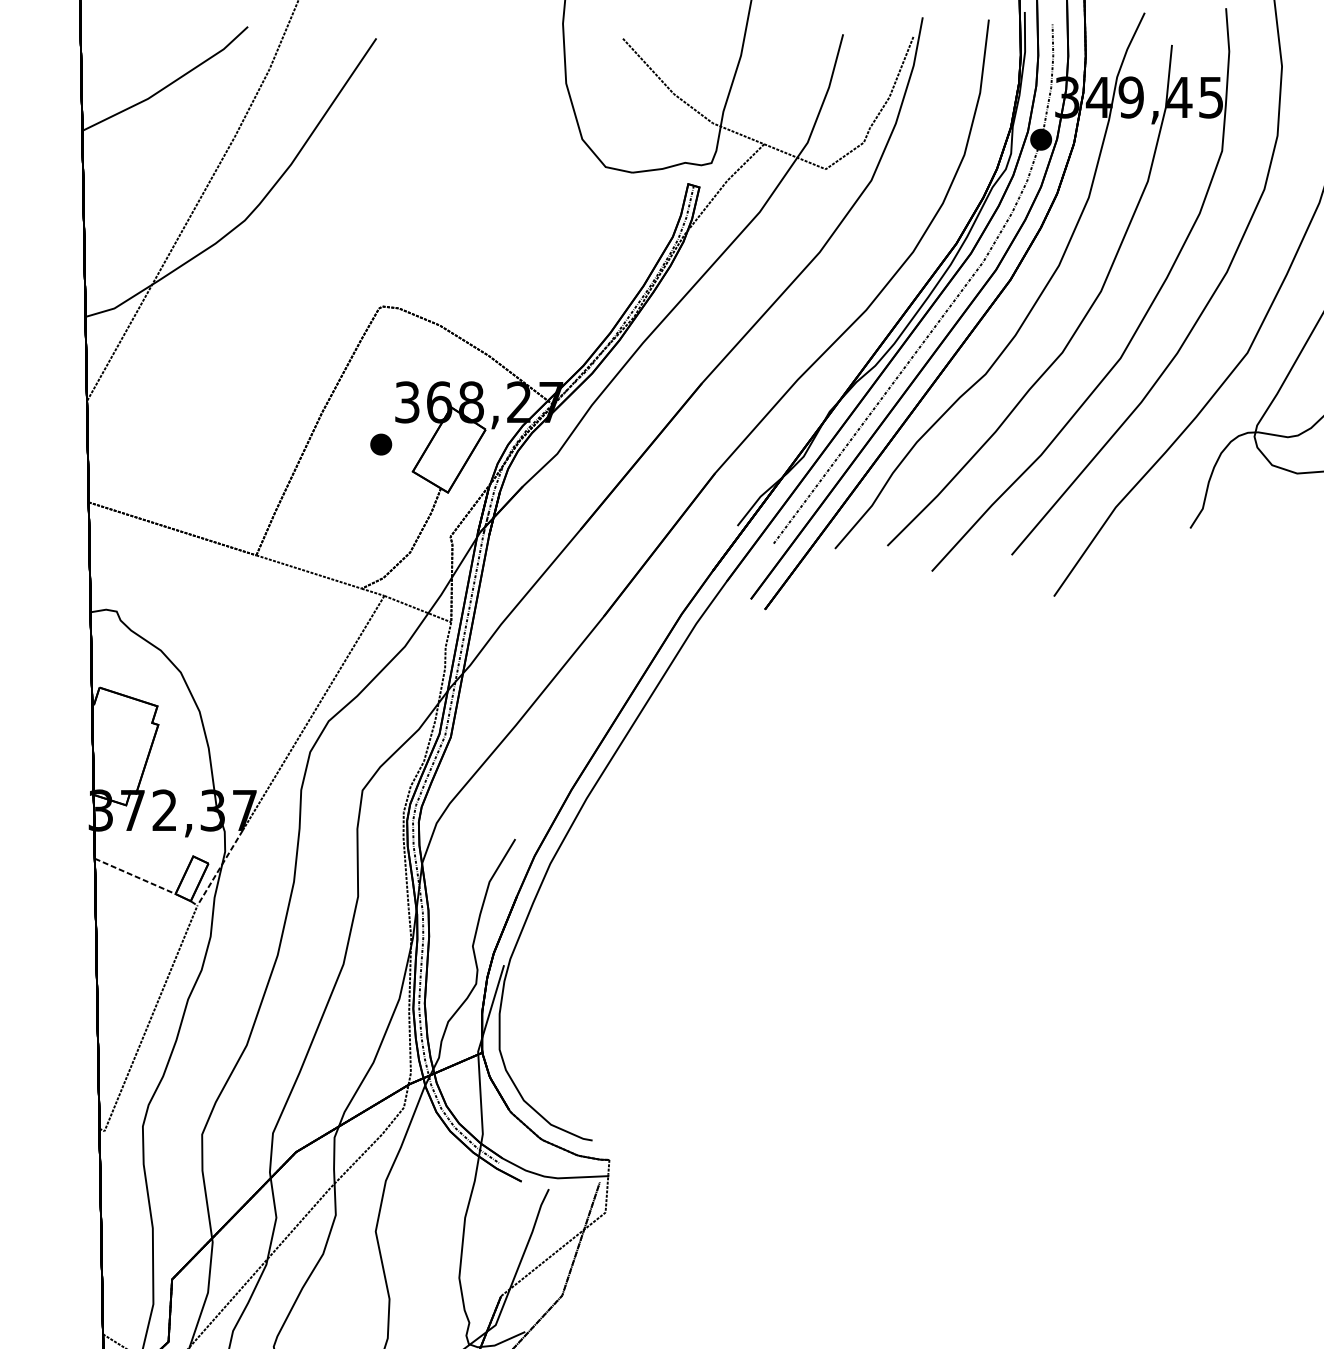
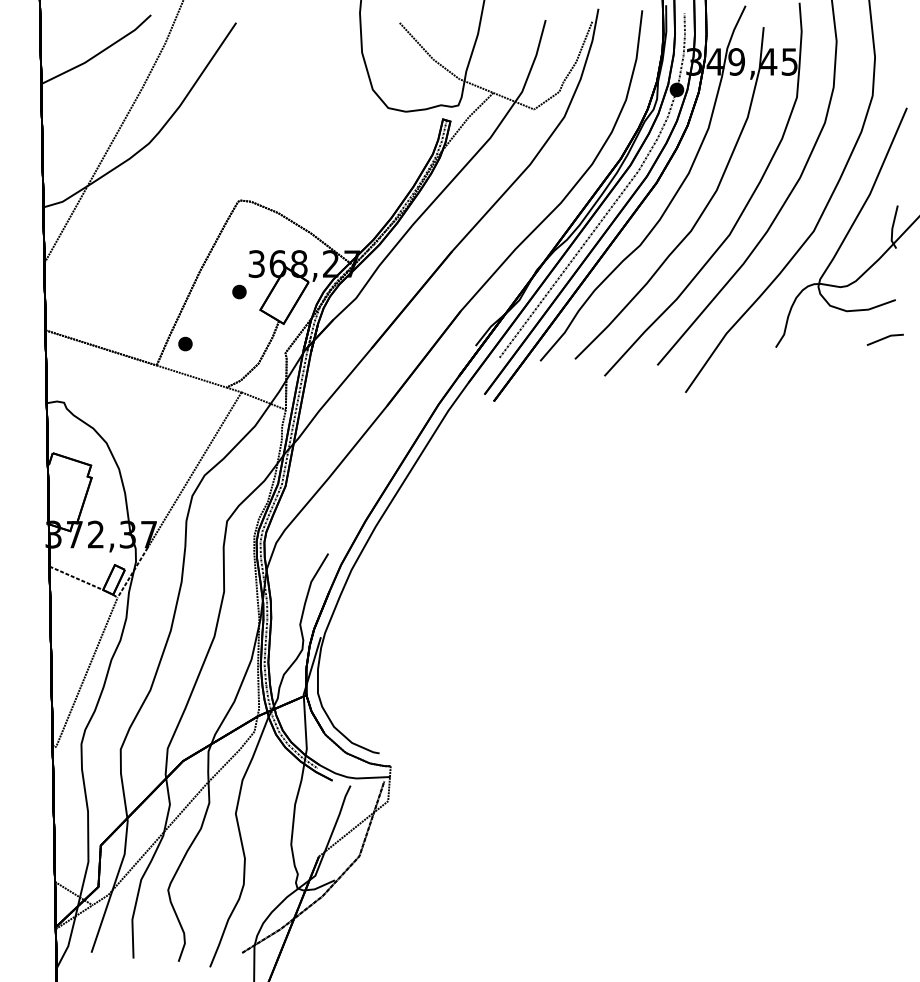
part: (299, 522) -> (185, 343), added

